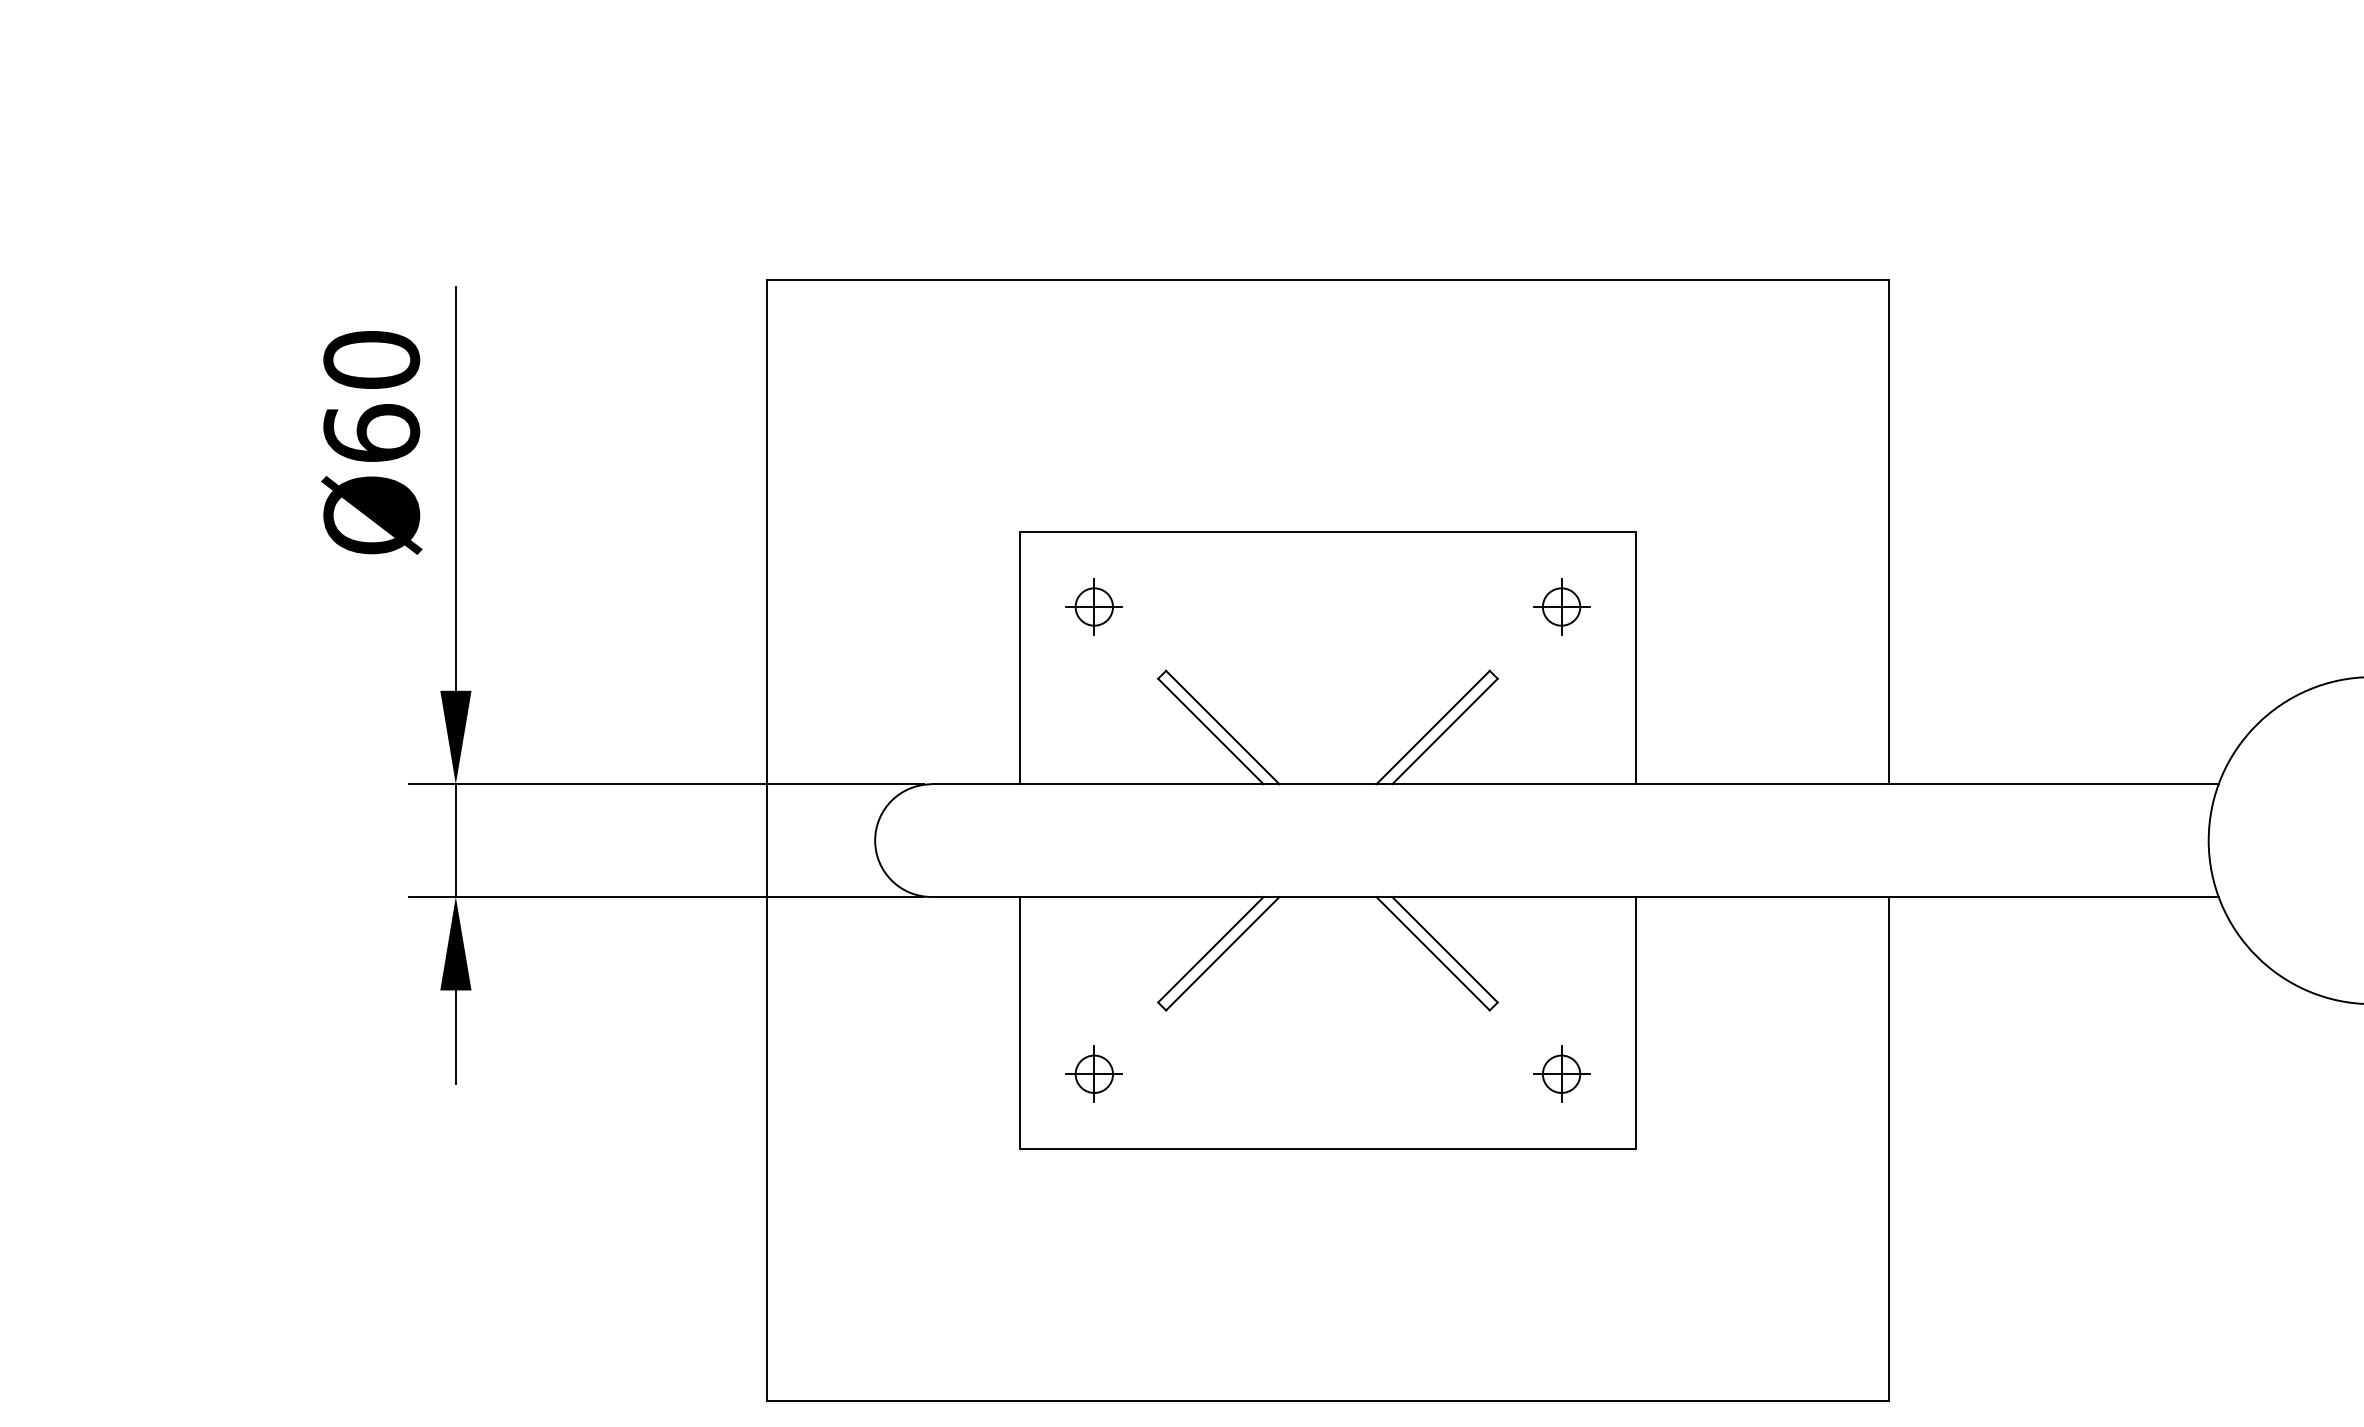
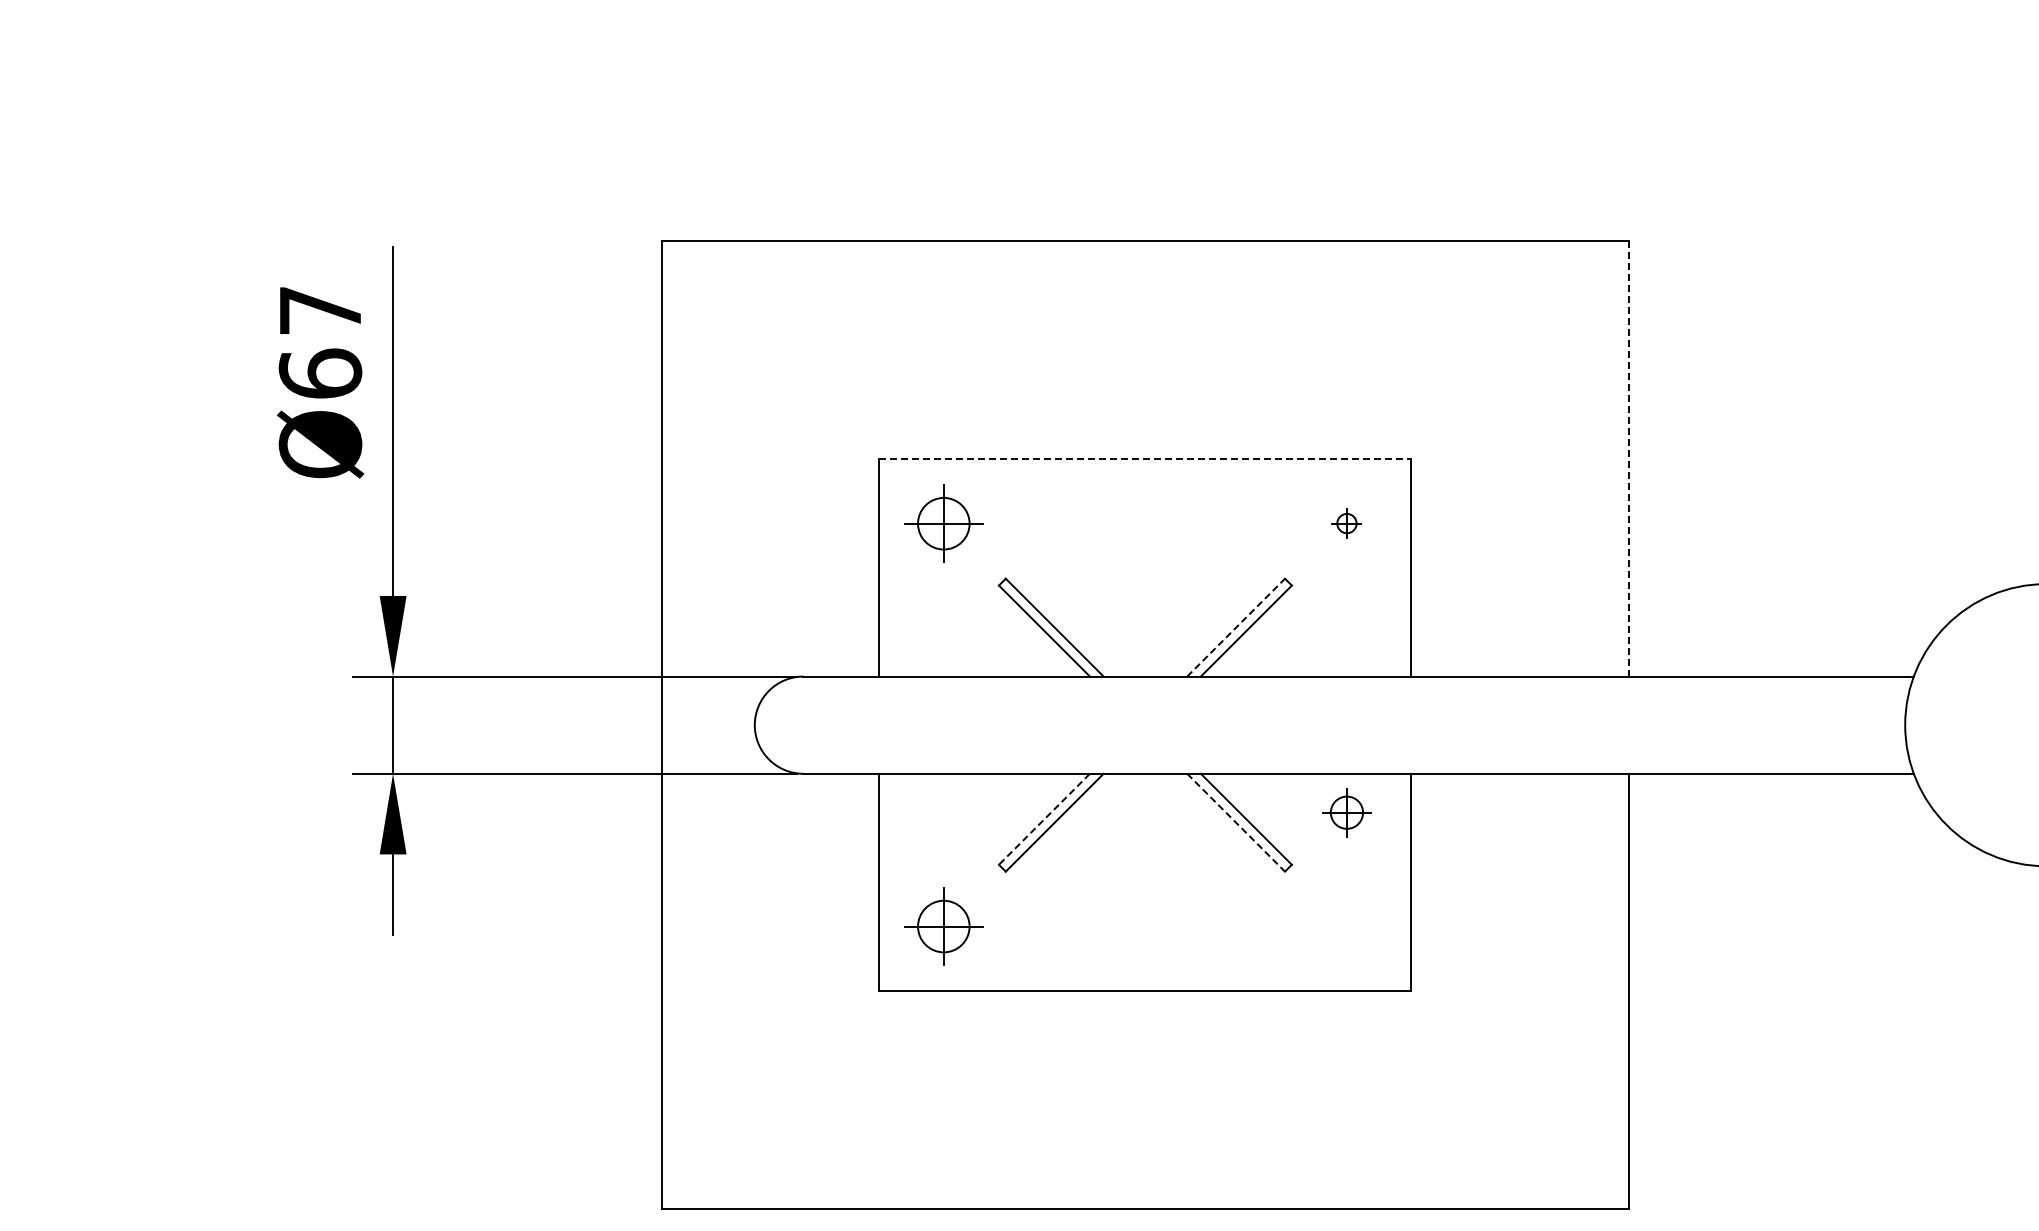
text: (371, 359) -> (320, 310), Ø60 -> Ø67
line: (1328, 532) -> (1145, 459), solid -> dashed
line: (1889, 532) -> (1629, 459), solid -> dashed
part: (1093, 606) -> (943, 523), size x1.6
part: (1561, 606) -> (1346, 523), size x0.6
line: (1433, 727) -> (1236, 627), solid -> dashed
line: (1210, 949) -> (1044, 819), solid -> dashed
line: (1433, 954) -> (1236, 823), solid -> dashed
part: (1093, 1074) -> (943, 926), size x1.6
part: (1561, 1074) -> (1346, 812), moved

